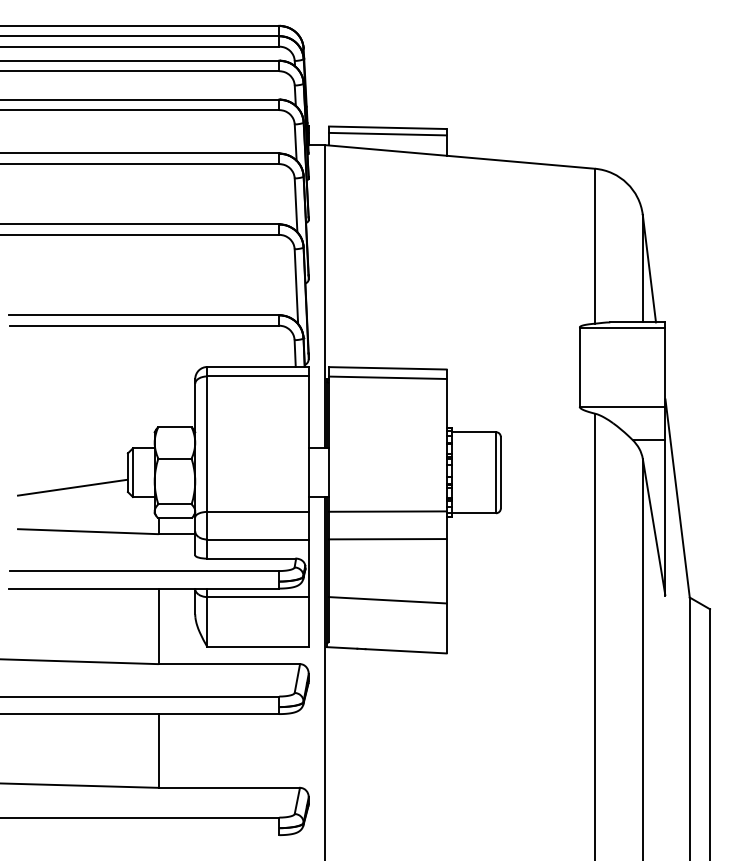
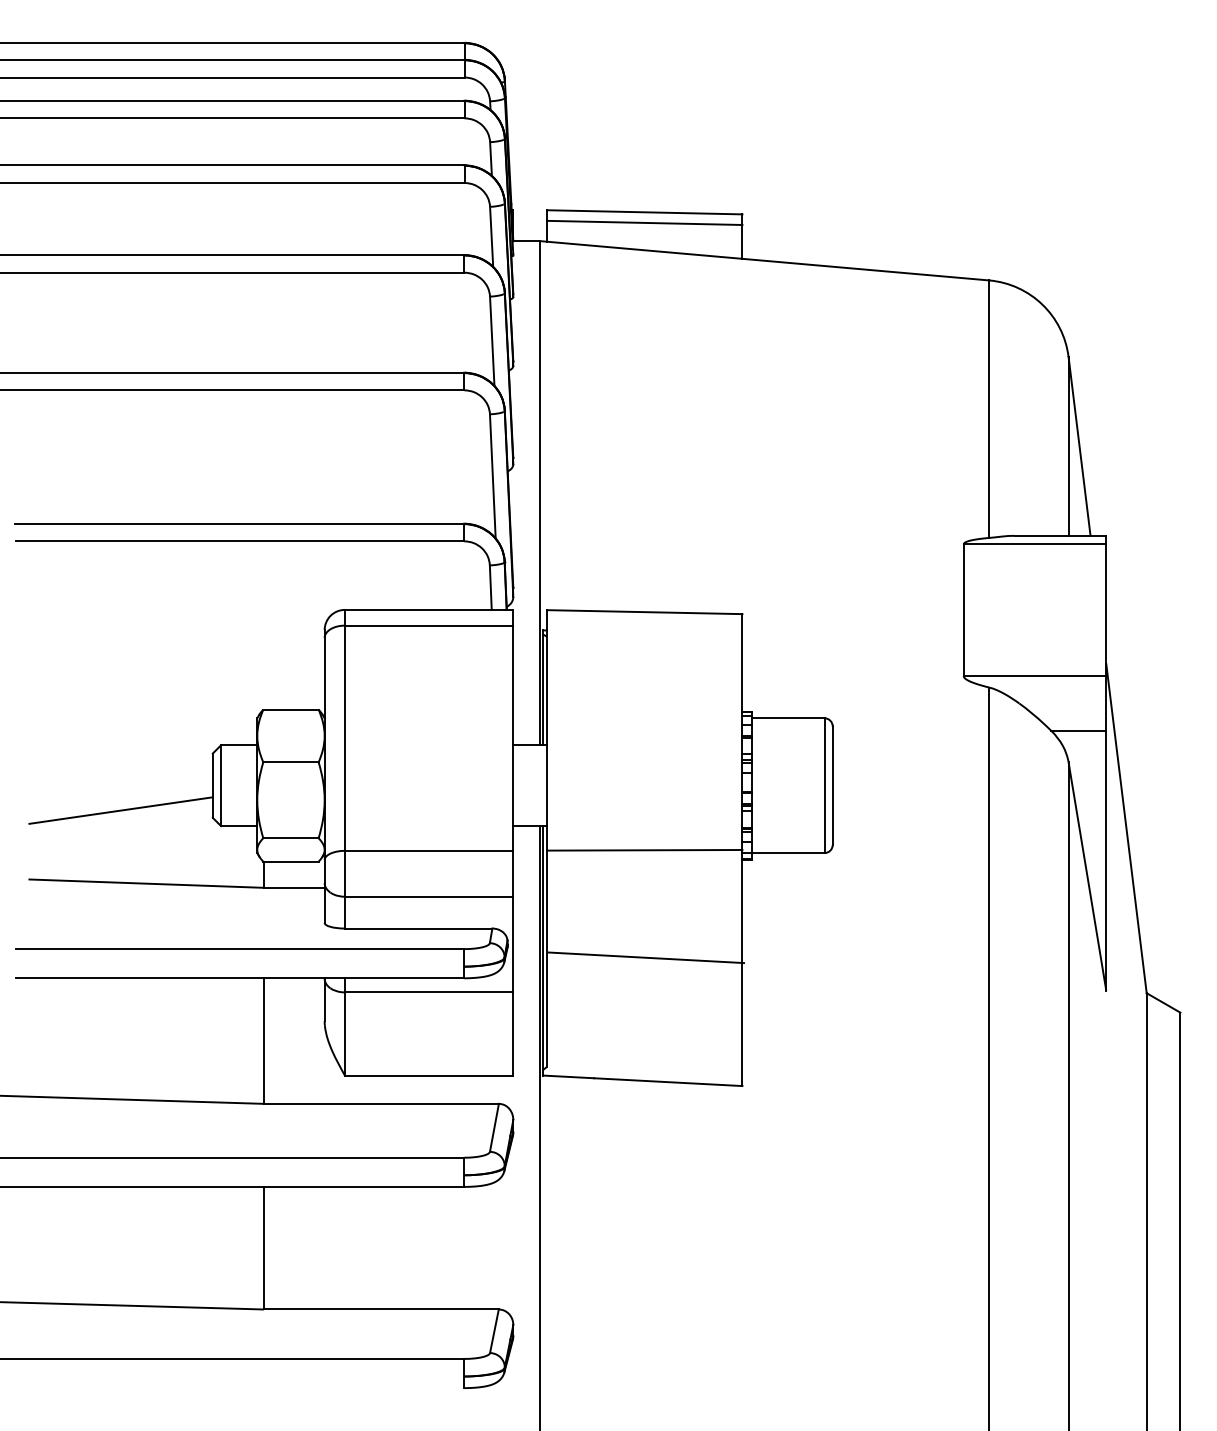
line: (387, 377) -> (644, 627), removed
line: (387, 539) -> (644, 896), removed
line: (387, 600) -> (645, 958), moved

